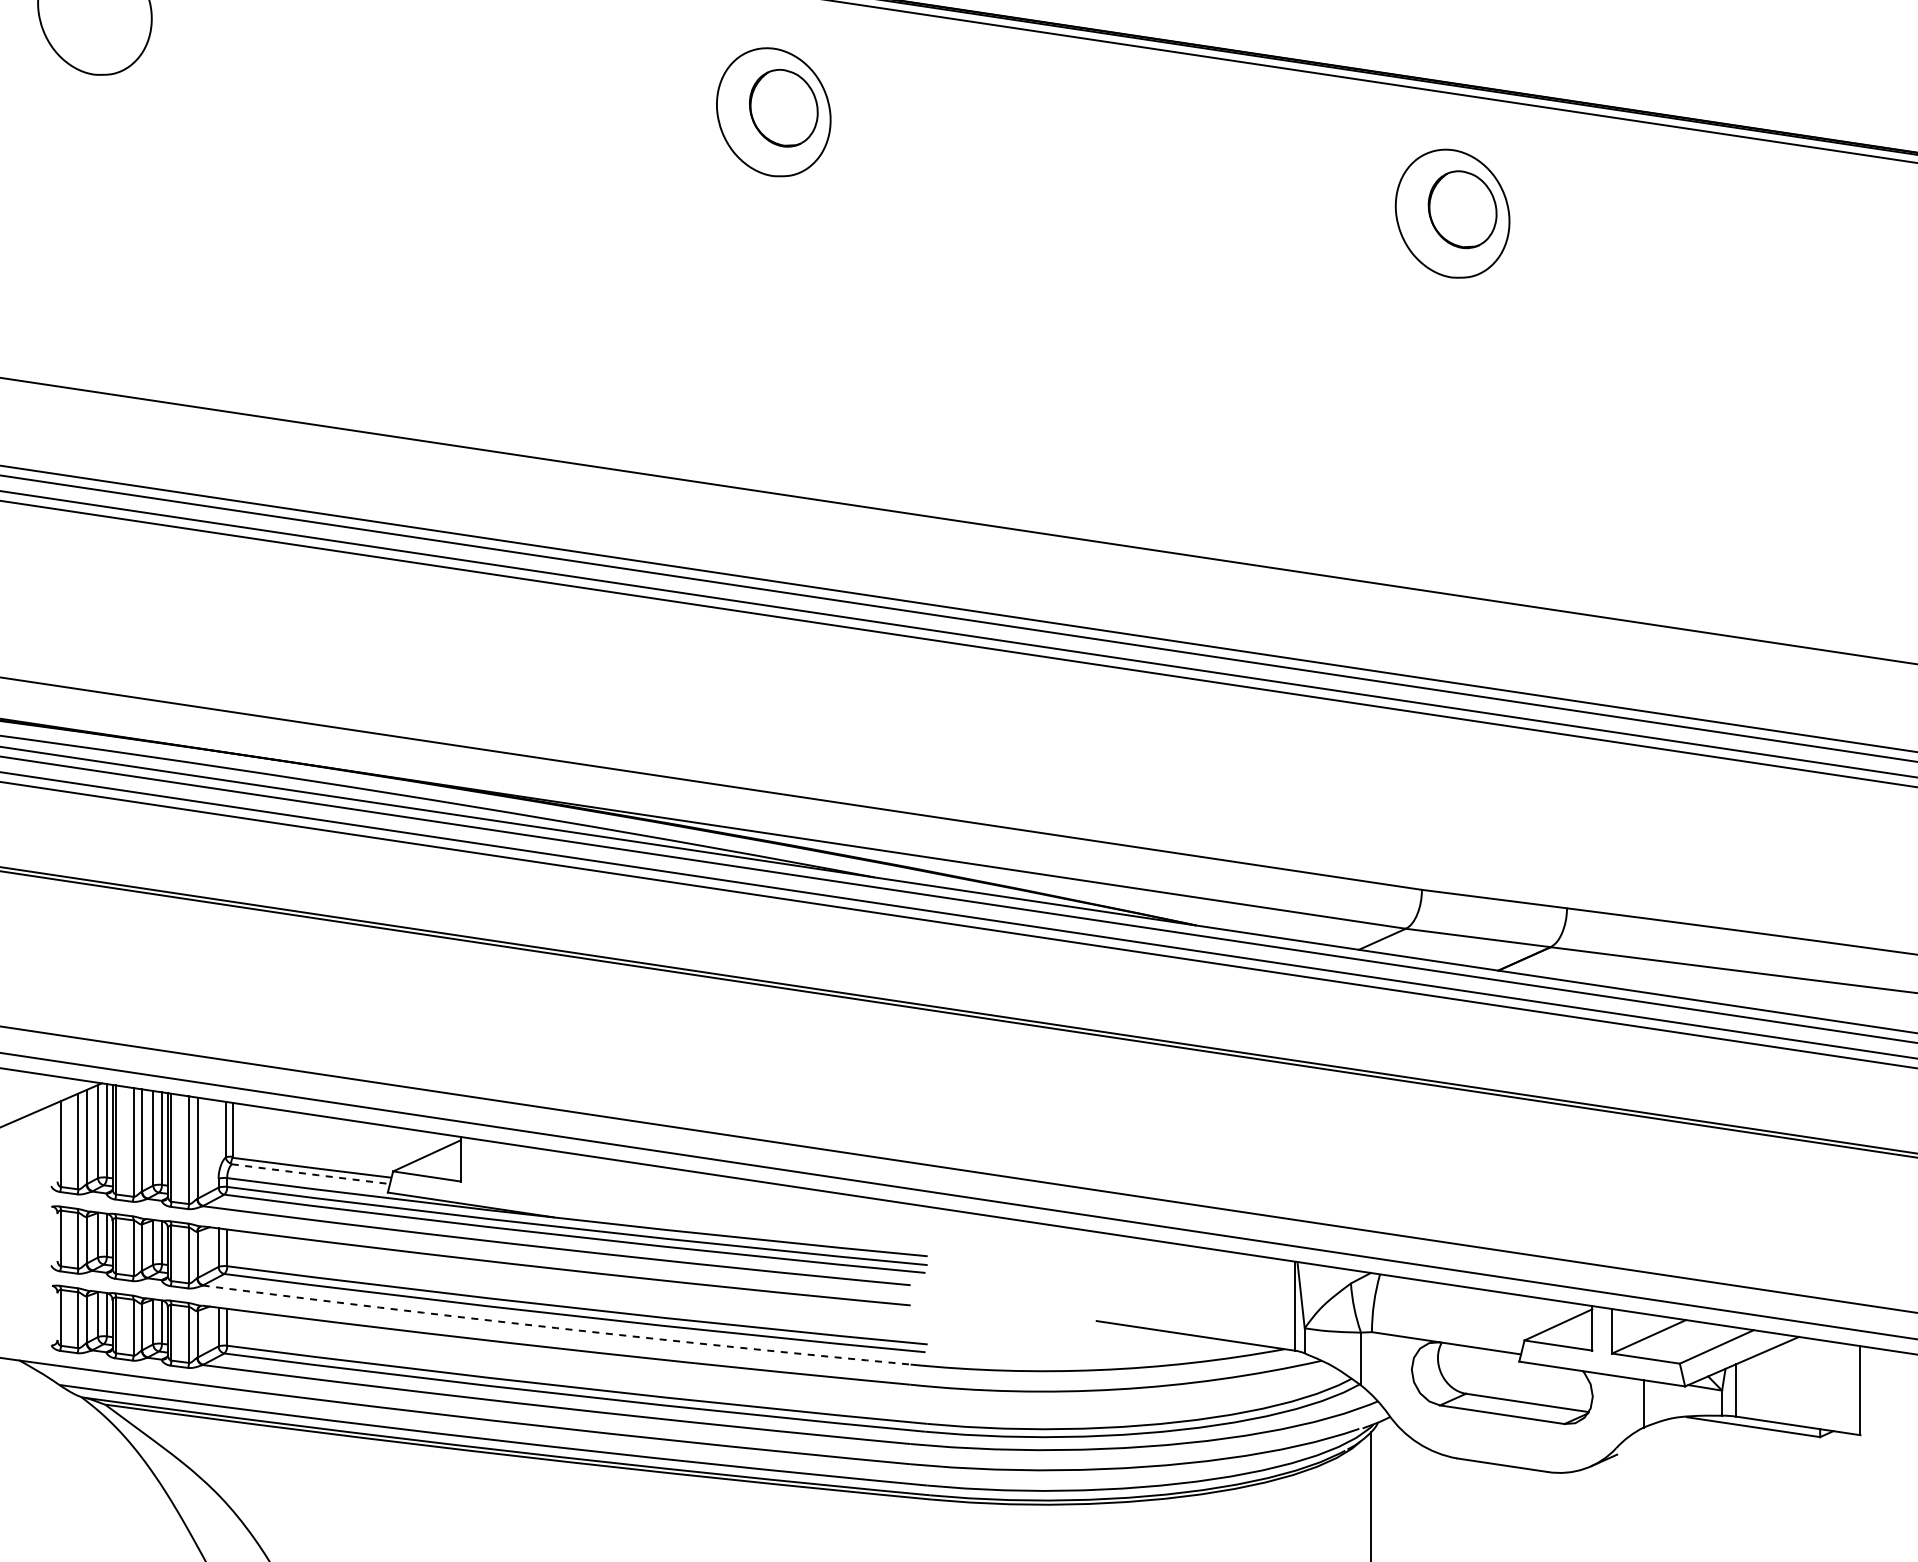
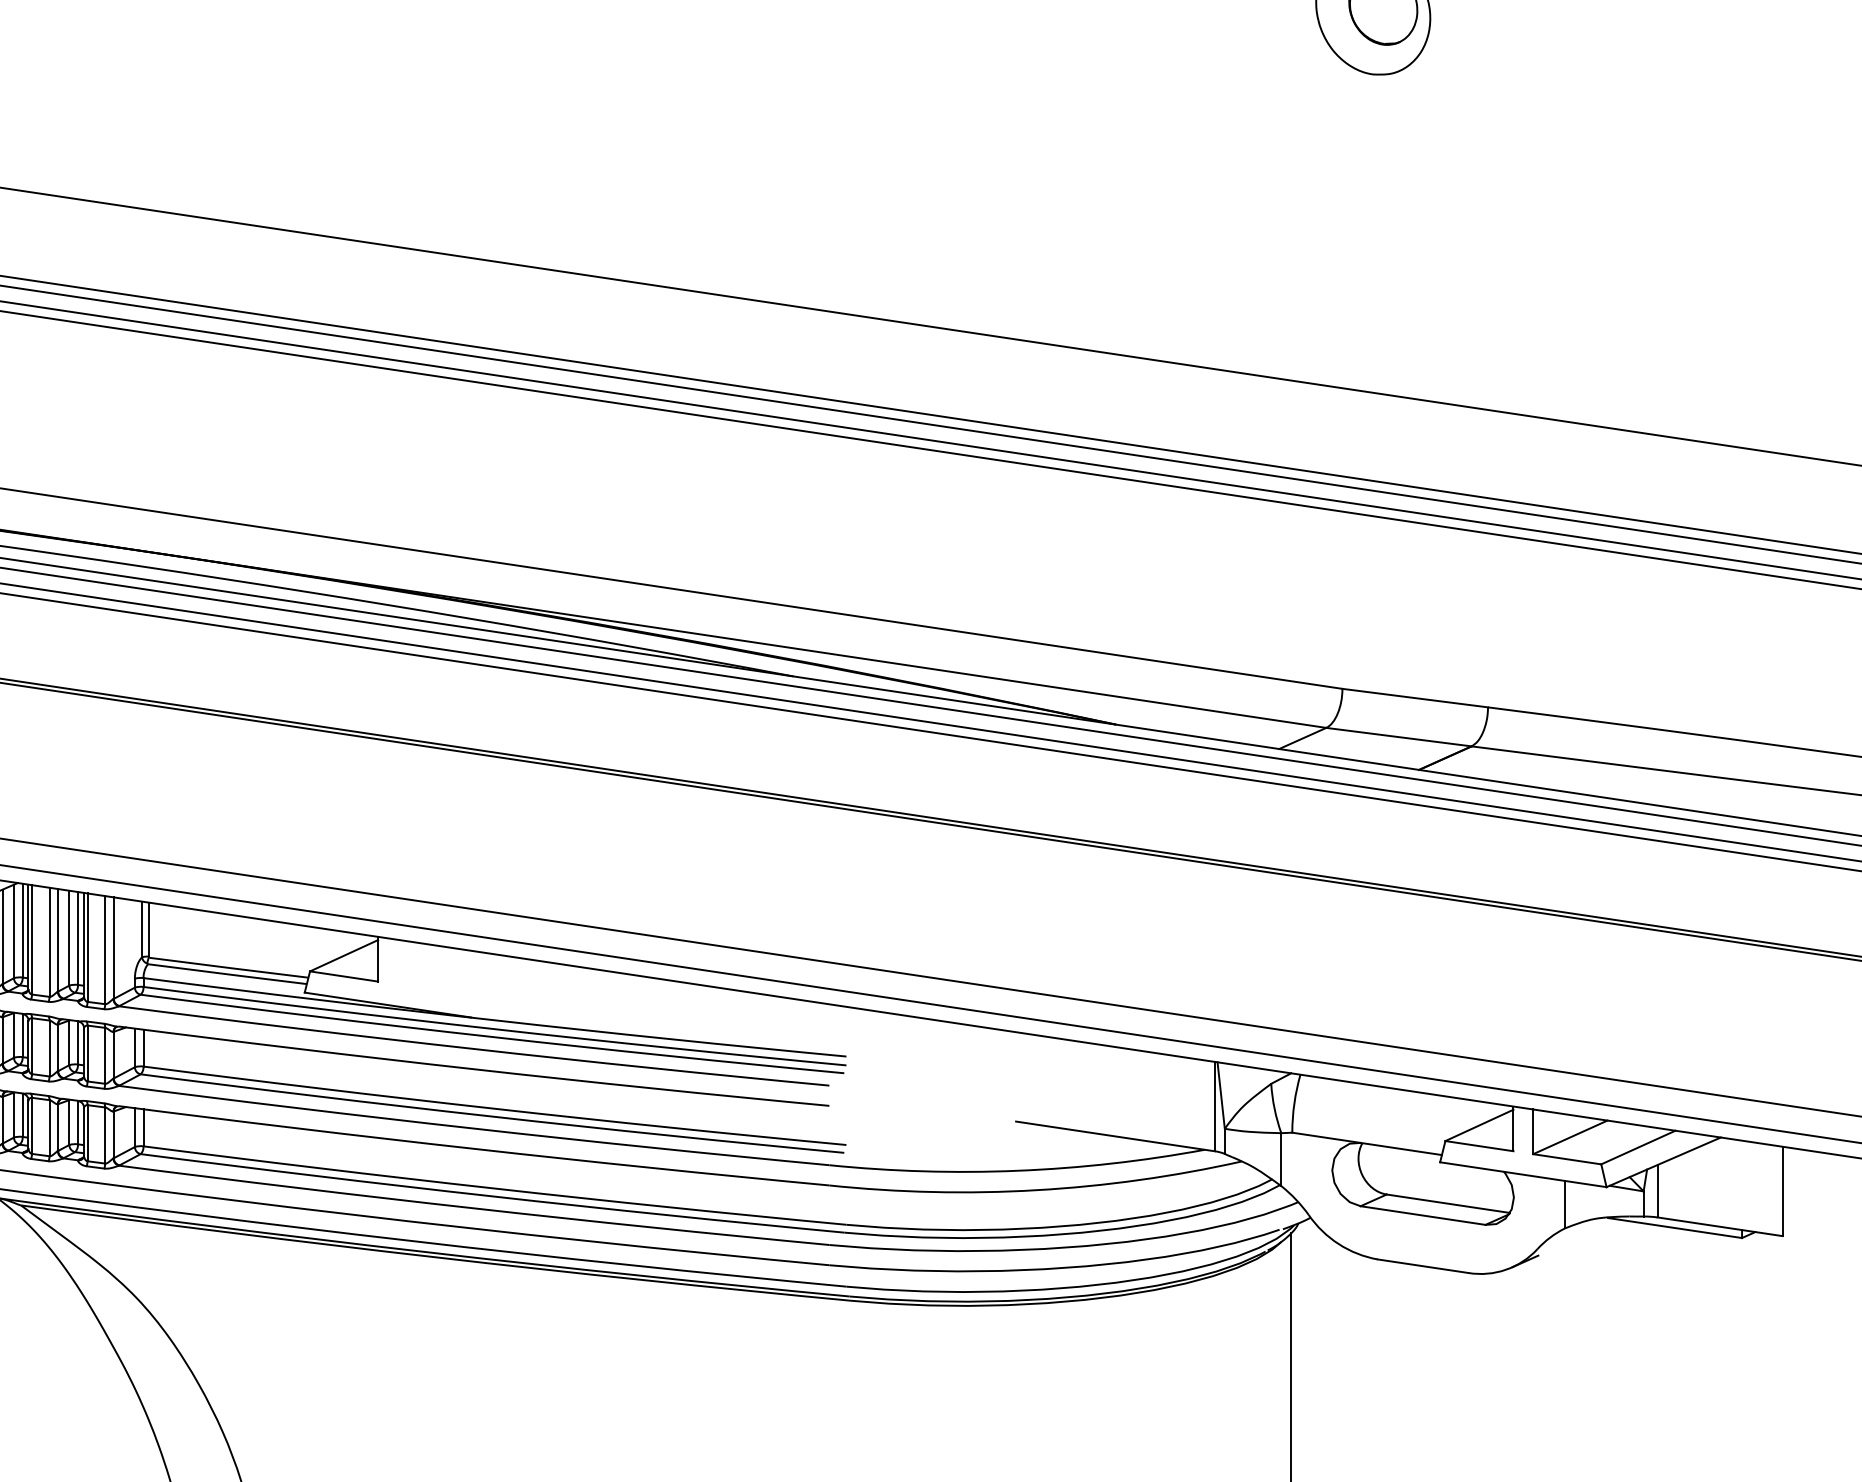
line: (311, 1174) -> (228, 974), dashed -> solid
arc: (556, 1328) -> (473, 1129), dashed -> solid

